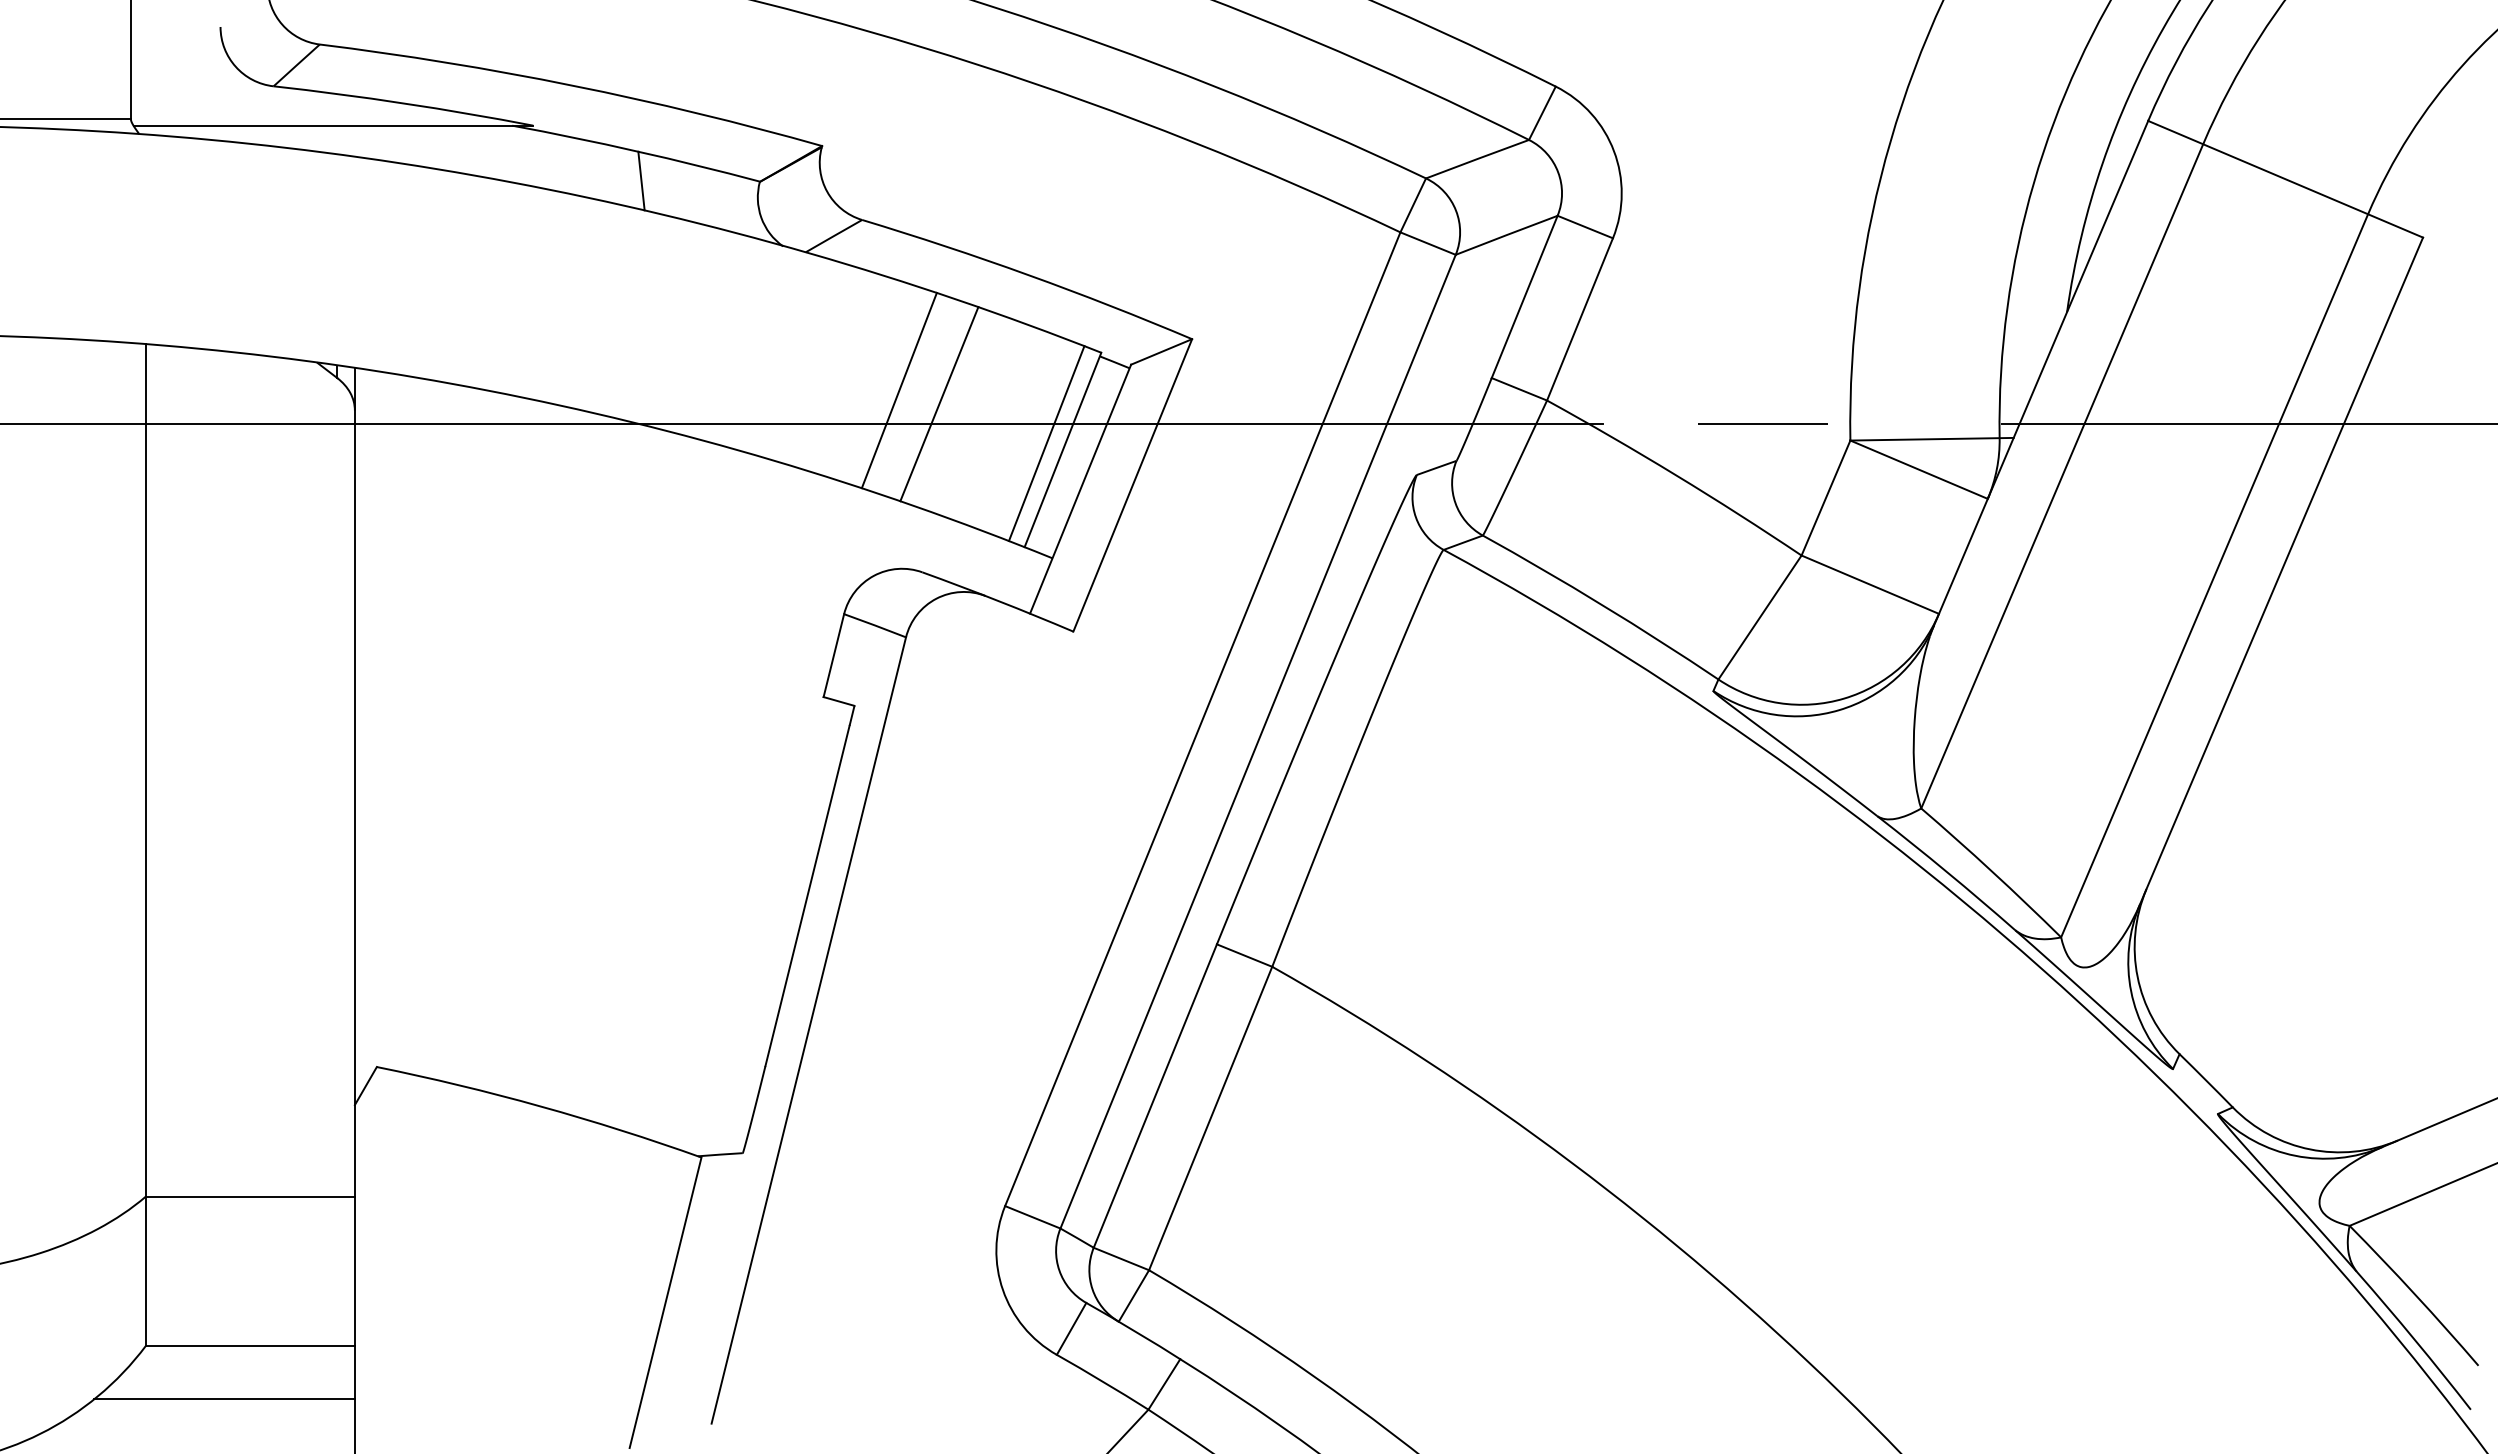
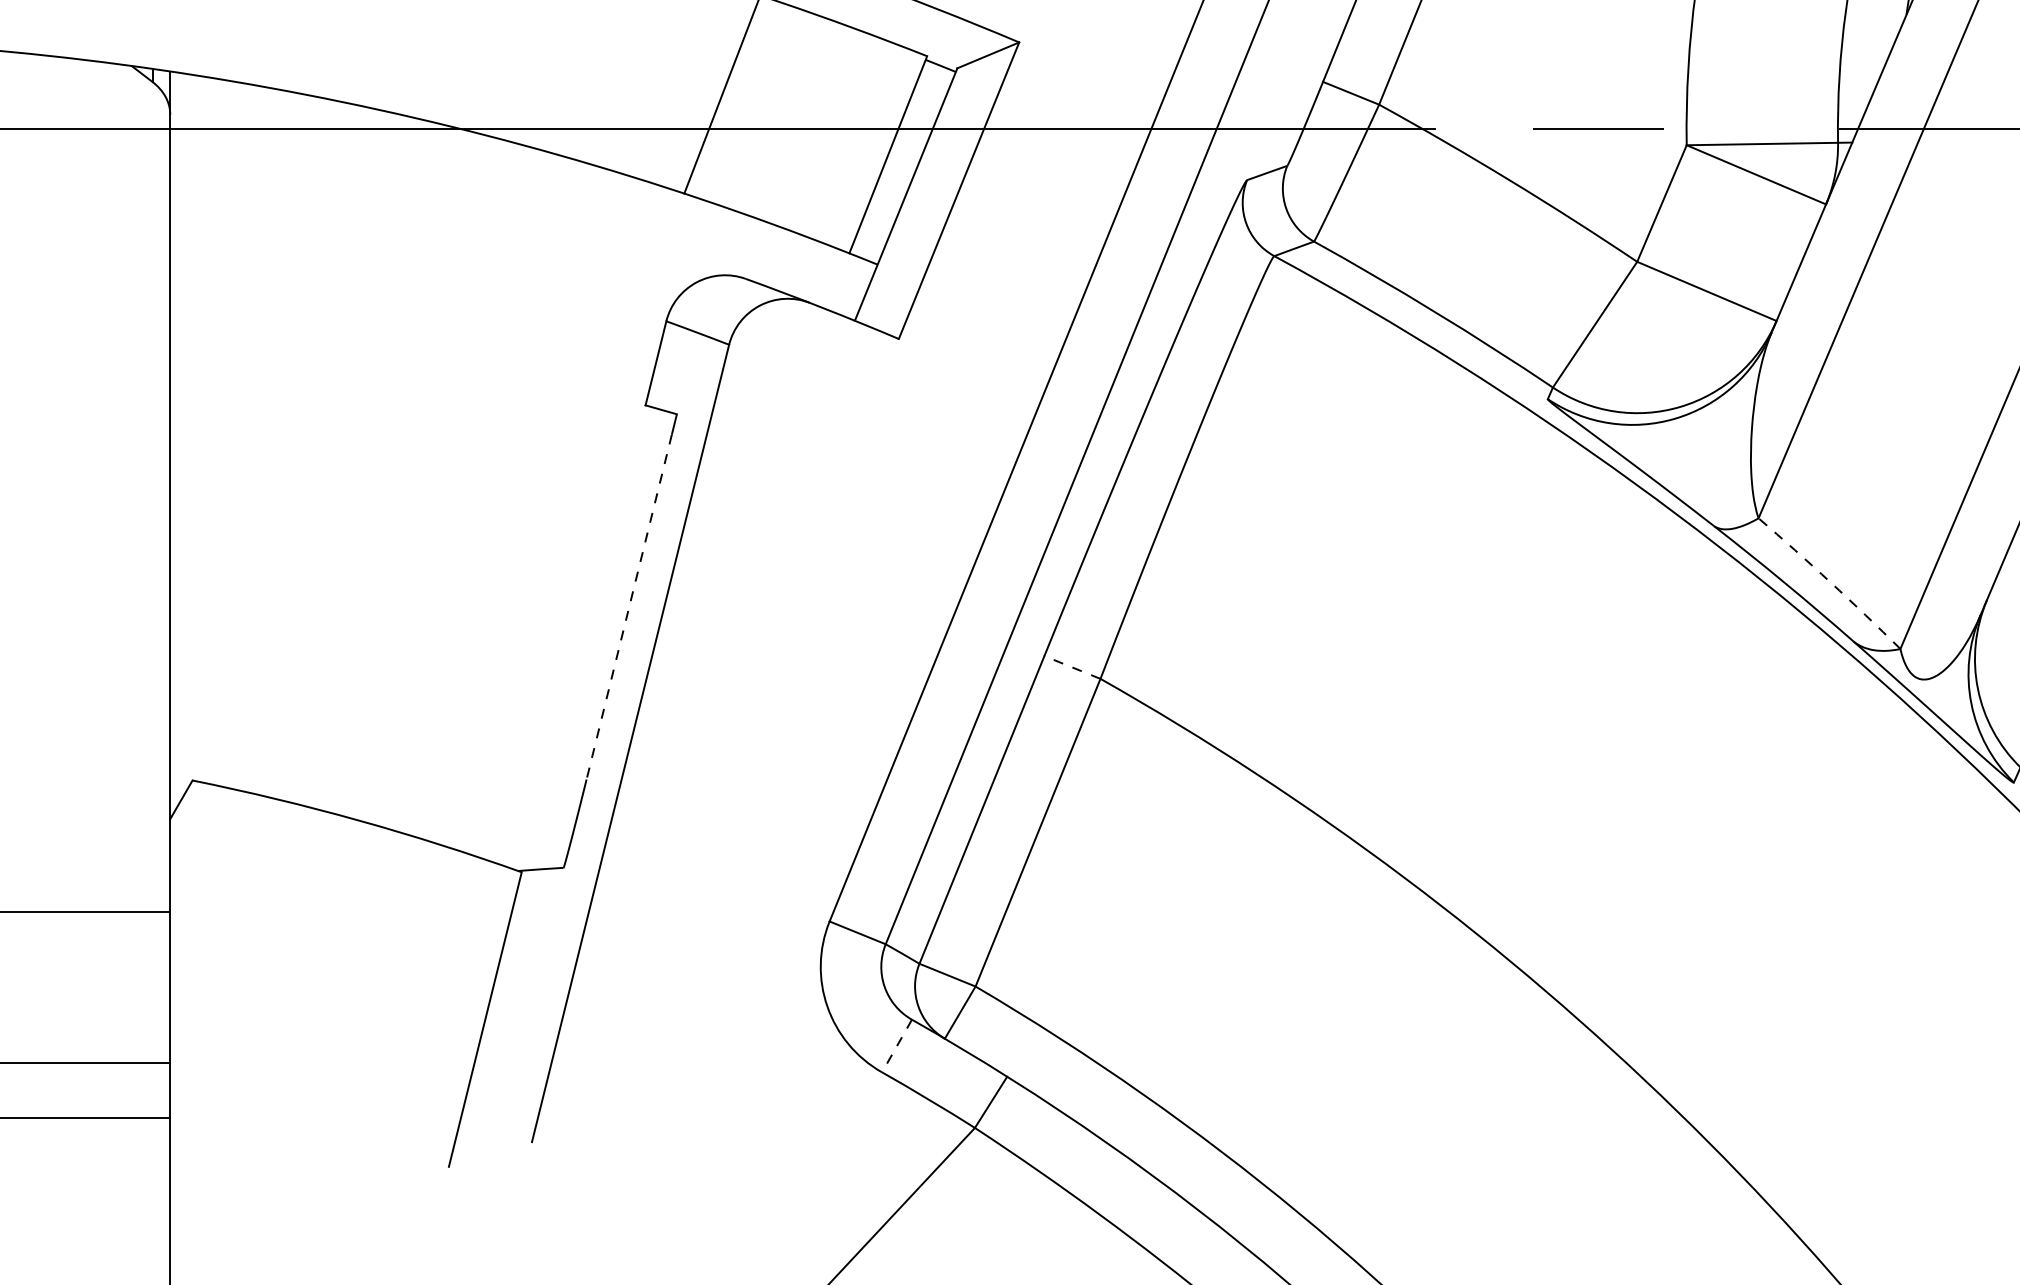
line: (939, 404) -> (763, 108), removed
line: (1046, 443) -> (871, 148), removed
arc: (1992, 871) -> (1830, 582), solid -> dashed
line: (807, 896) -> (629, 607), solid -> dashed
line: (1244, 955) -> (1072, 667), solid -> dashed
line: (1071, 1328) -> (896, 1045), solid -> dashed

